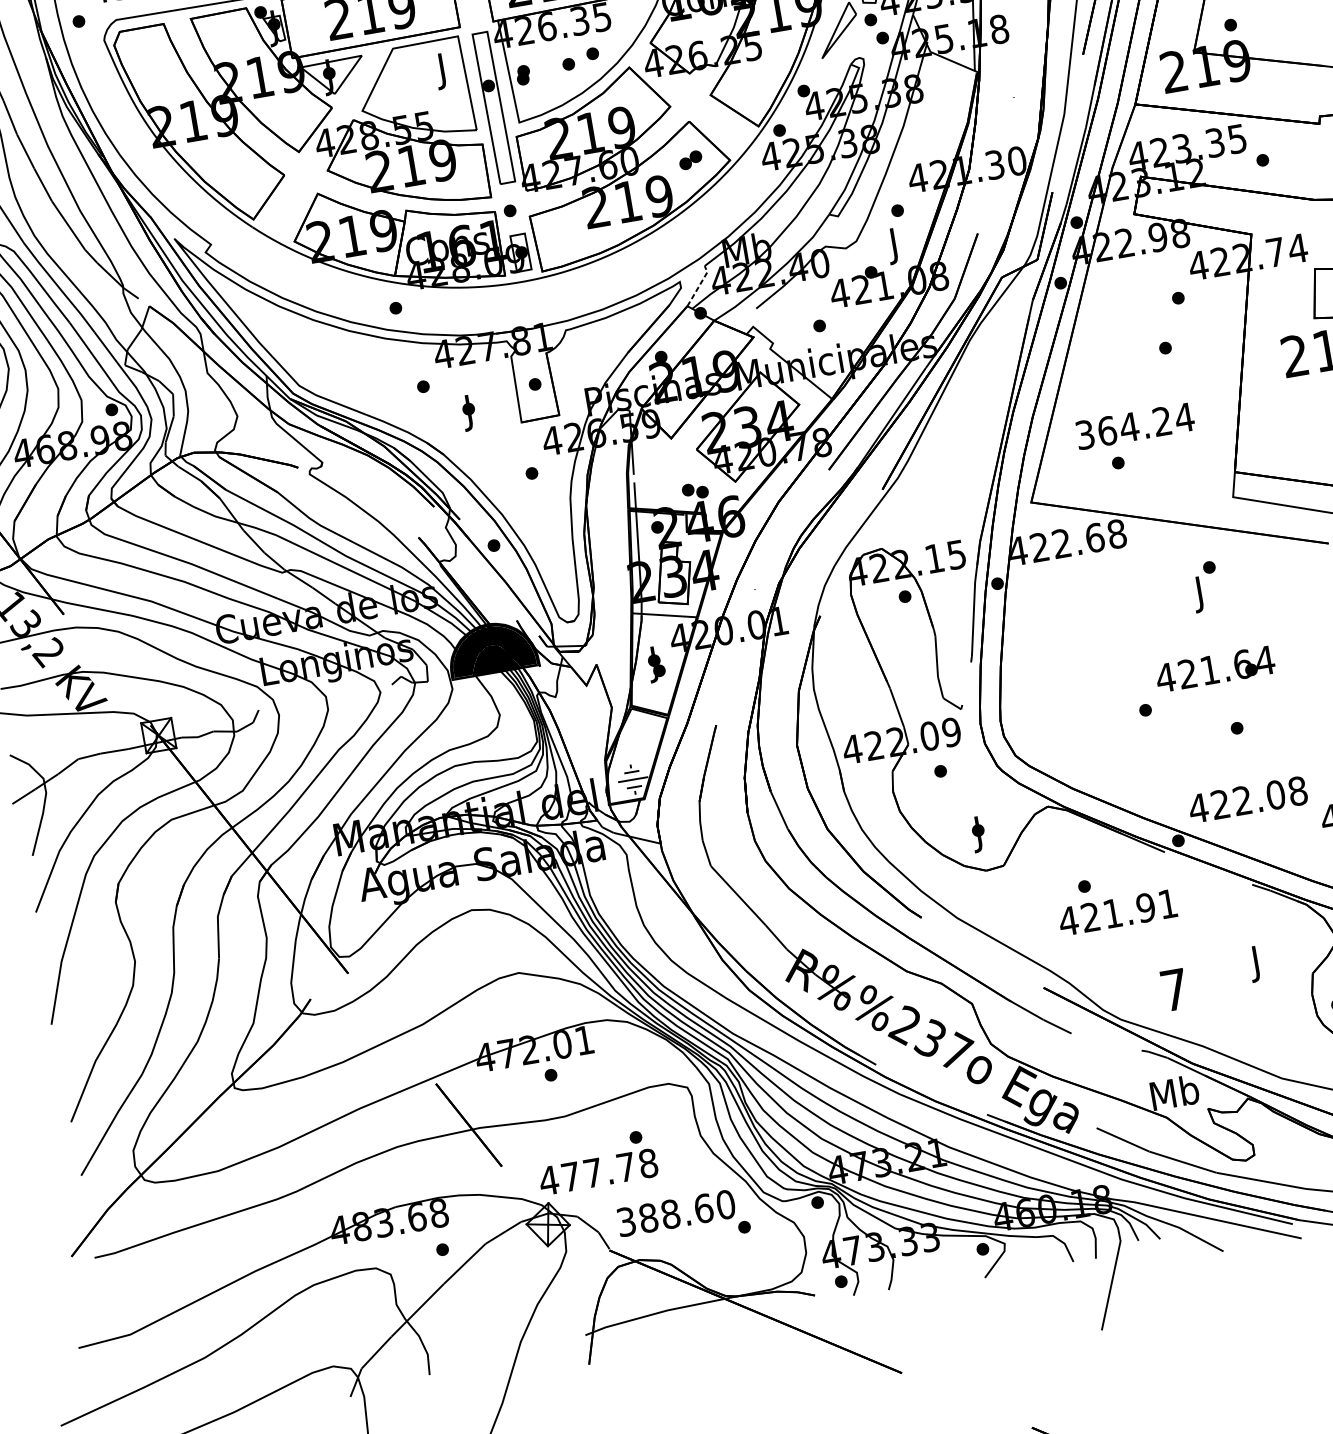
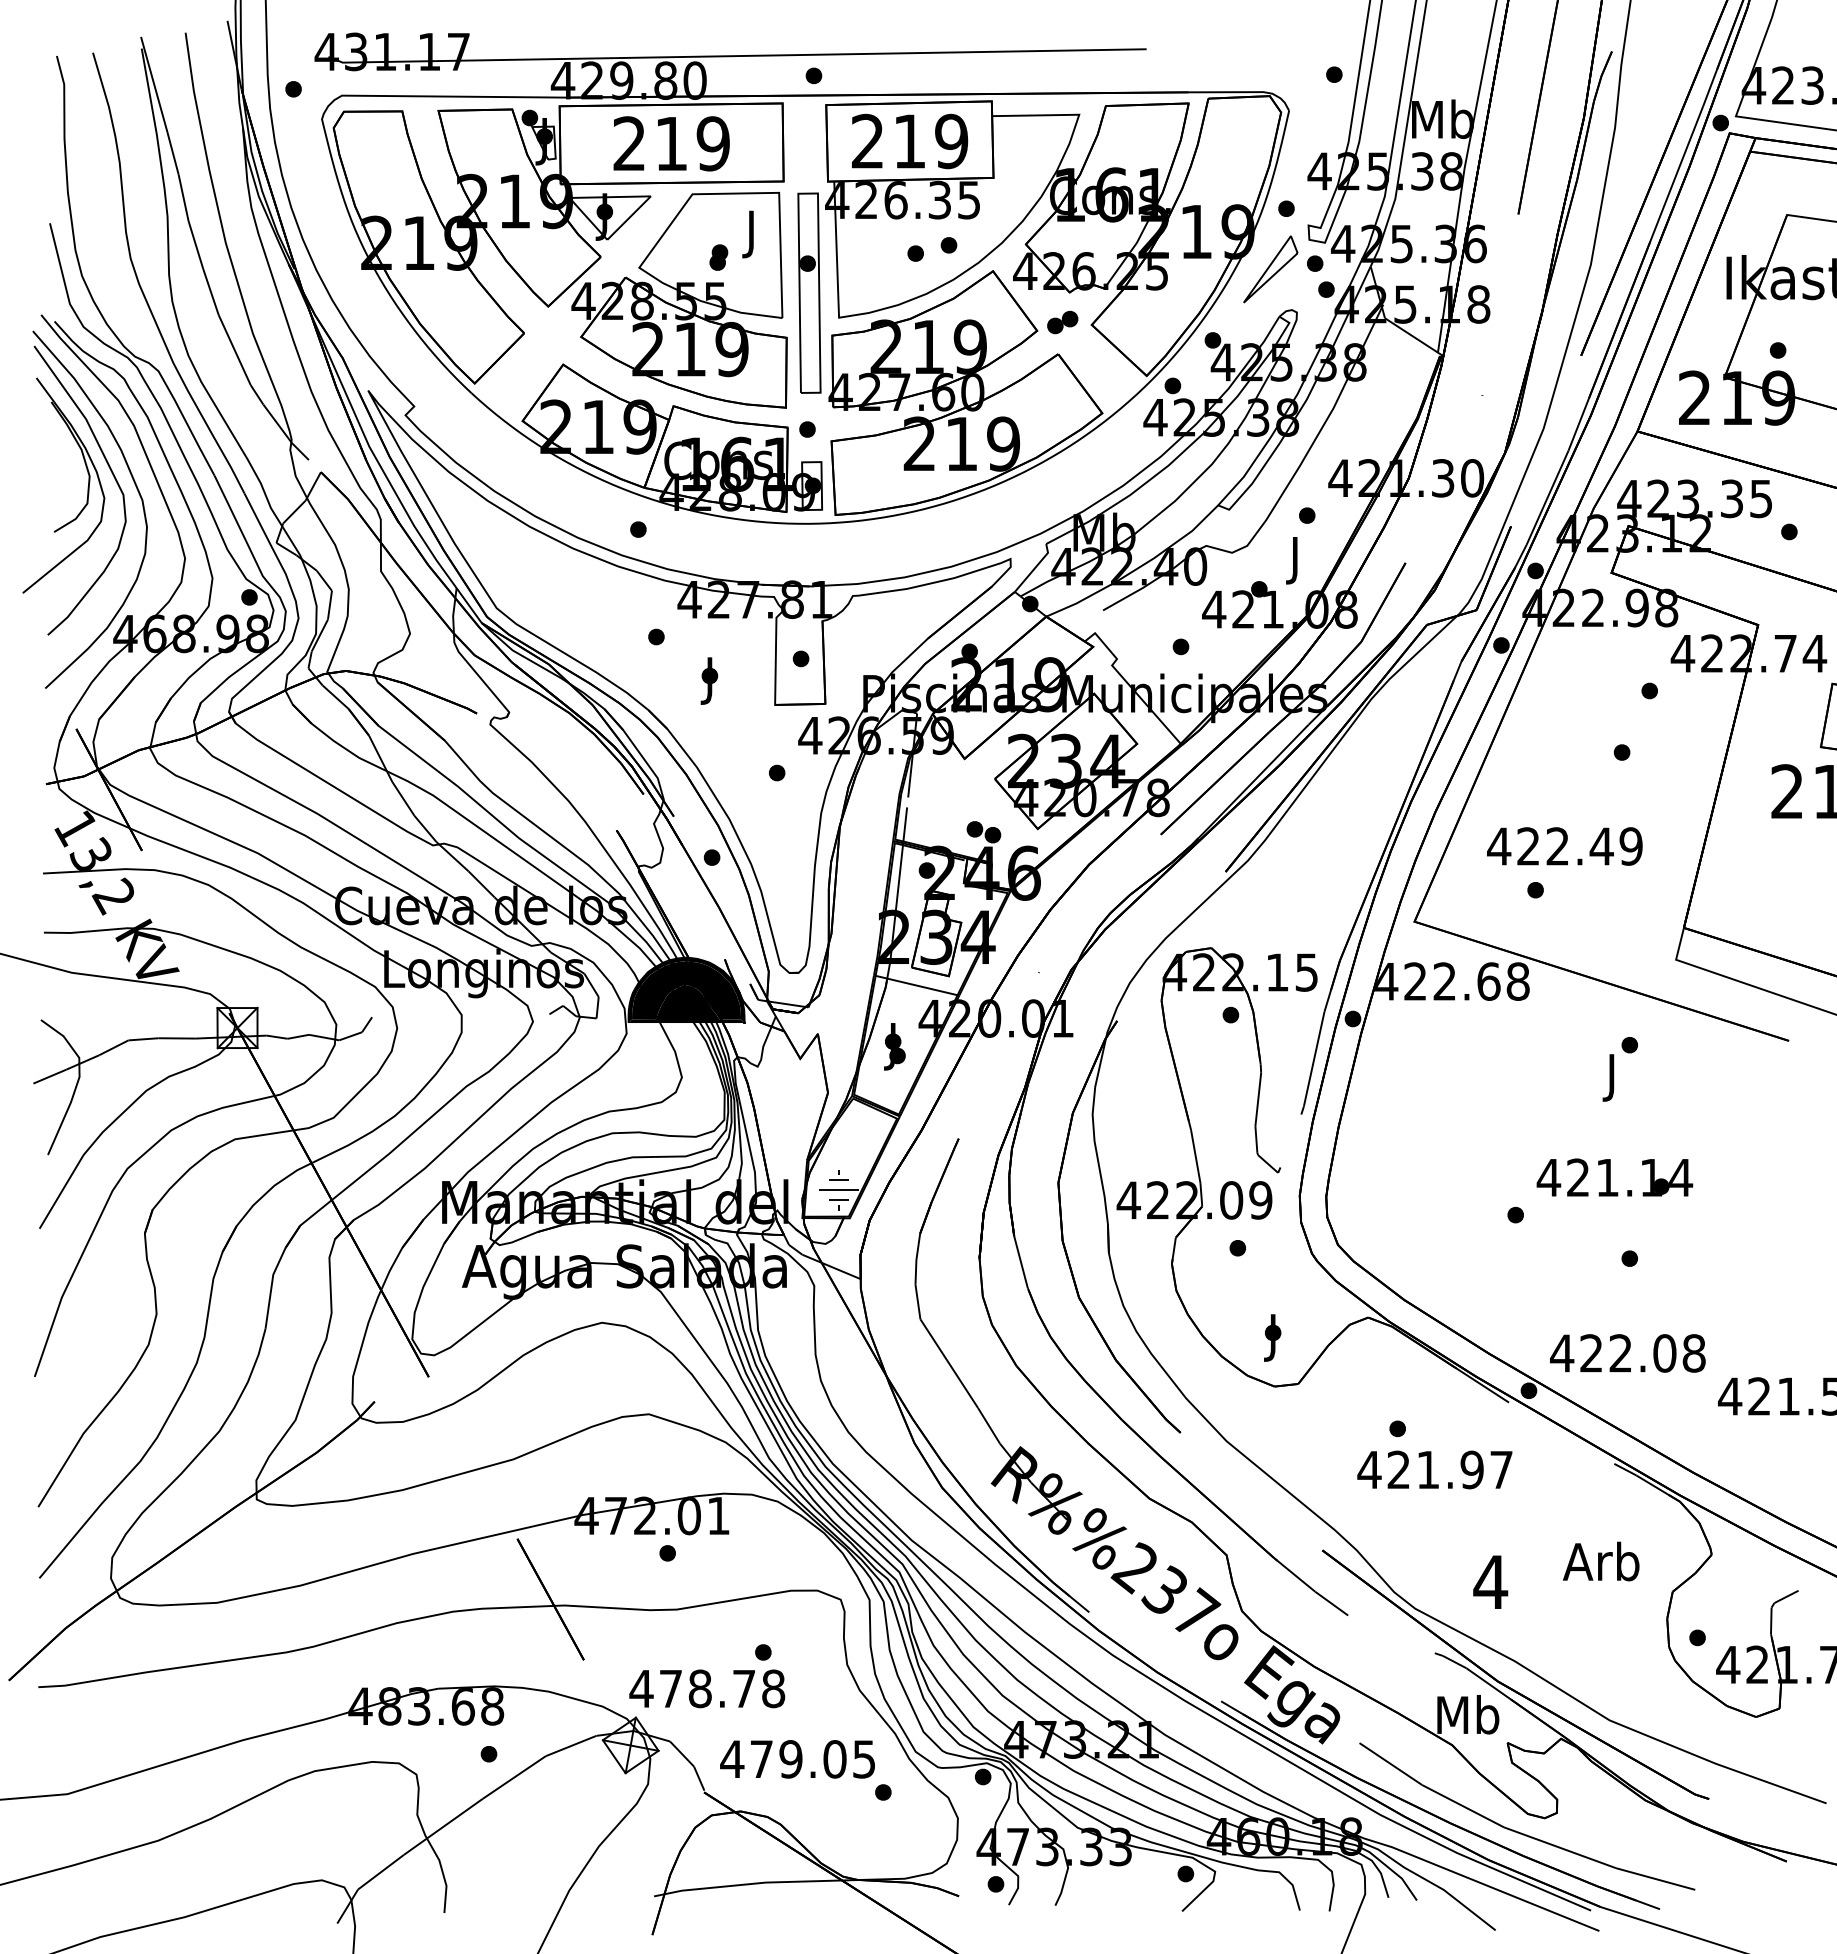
part: (523, 75) -> (718, 257), moved
part: (690, 160) -> (1062, 322), moved
line: (699, 285) -> (1034, 568), dashed -> solid
text: (1135, 426) -> (1565, 846), 364.24 -> 422.49
text: (1242, 664) -> (1651, 1177), 421.64 -> 421.14
text: (1167, 903) -> (1501, 1469), 421.91 -> 421.97
text: (1254, 963) -> (1600, 1565), J -> Arb
text: (1174, 989) -> (1490, 1581), 7 -> 4
text: (592, 1172) -> (699, 1688), 477.78 -> 478.78
text: (675, 1213) -> (797, 1759), 388.60 -> 479.05

